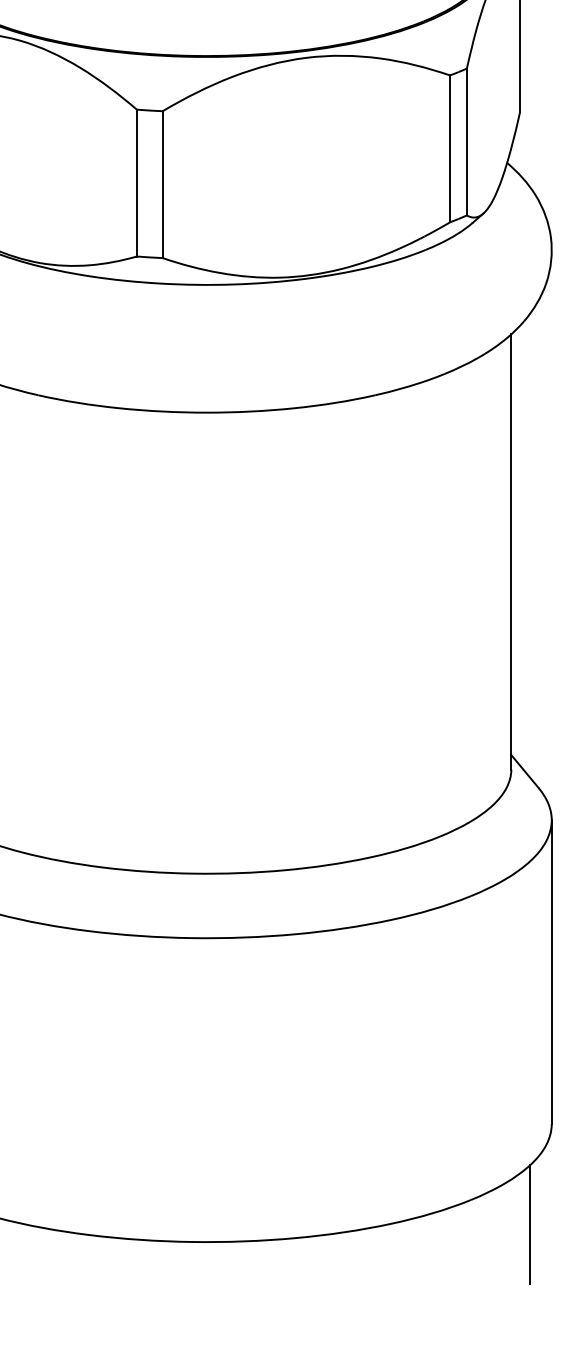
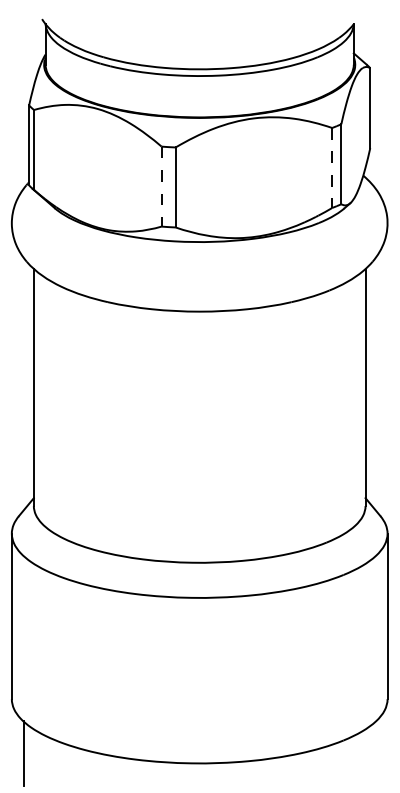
line: (450, 147) -> (332, 167), solid -> dashed
line: (136, 182) -> (161, 186), solid -> dashed
line: (529, 1223) -> (375, 753), removed

